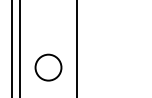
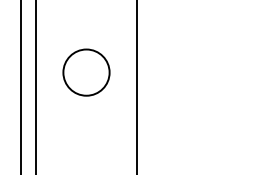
circle: (48, 67) -> (86, 72), moved

